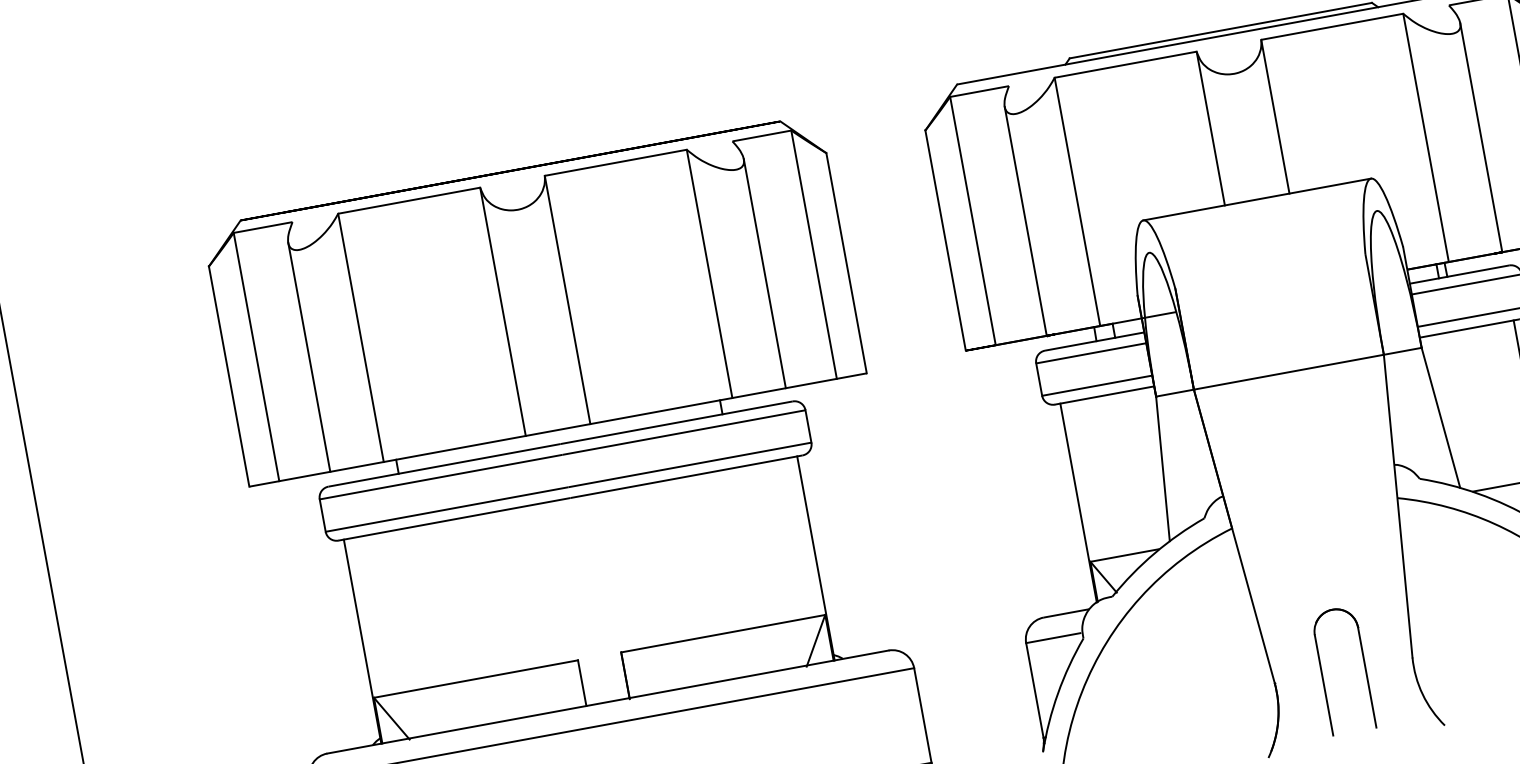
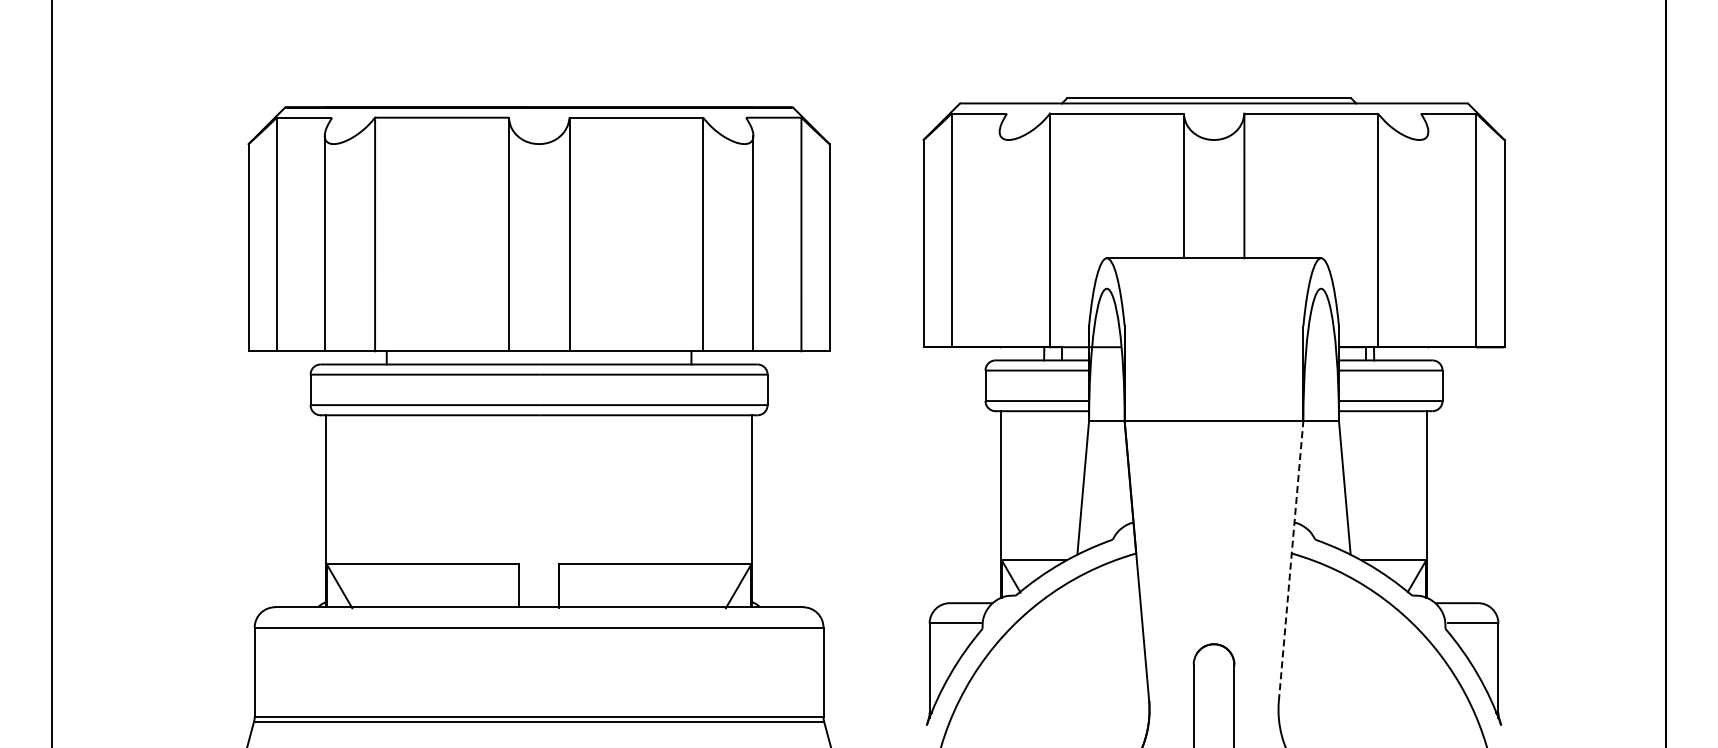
line: (1481, 137) -> (1428, 239), removed
line: (1025, 221) -> (999, 239), removed
line: (1398, 505) -> (1291, 560), solid -> dashed

